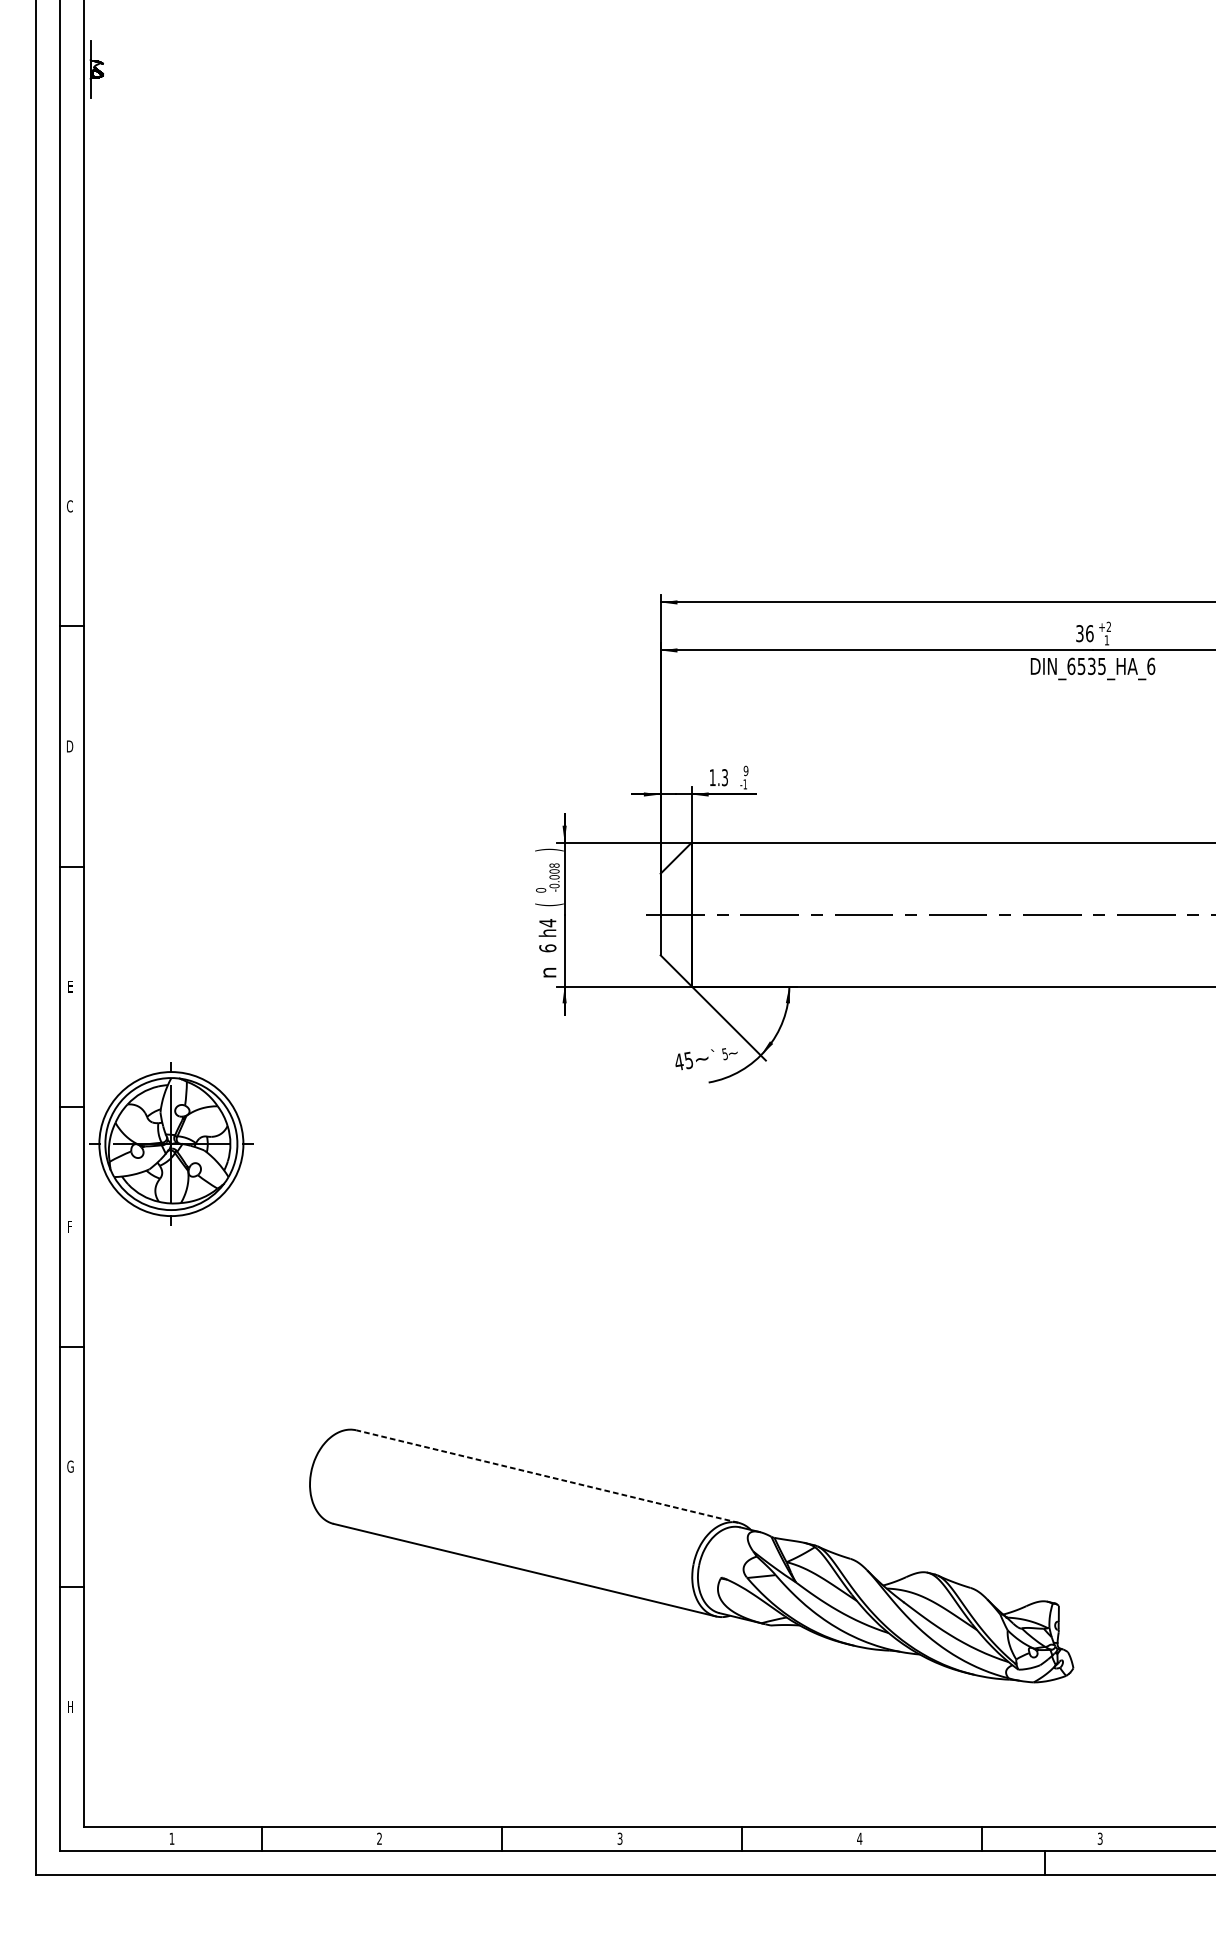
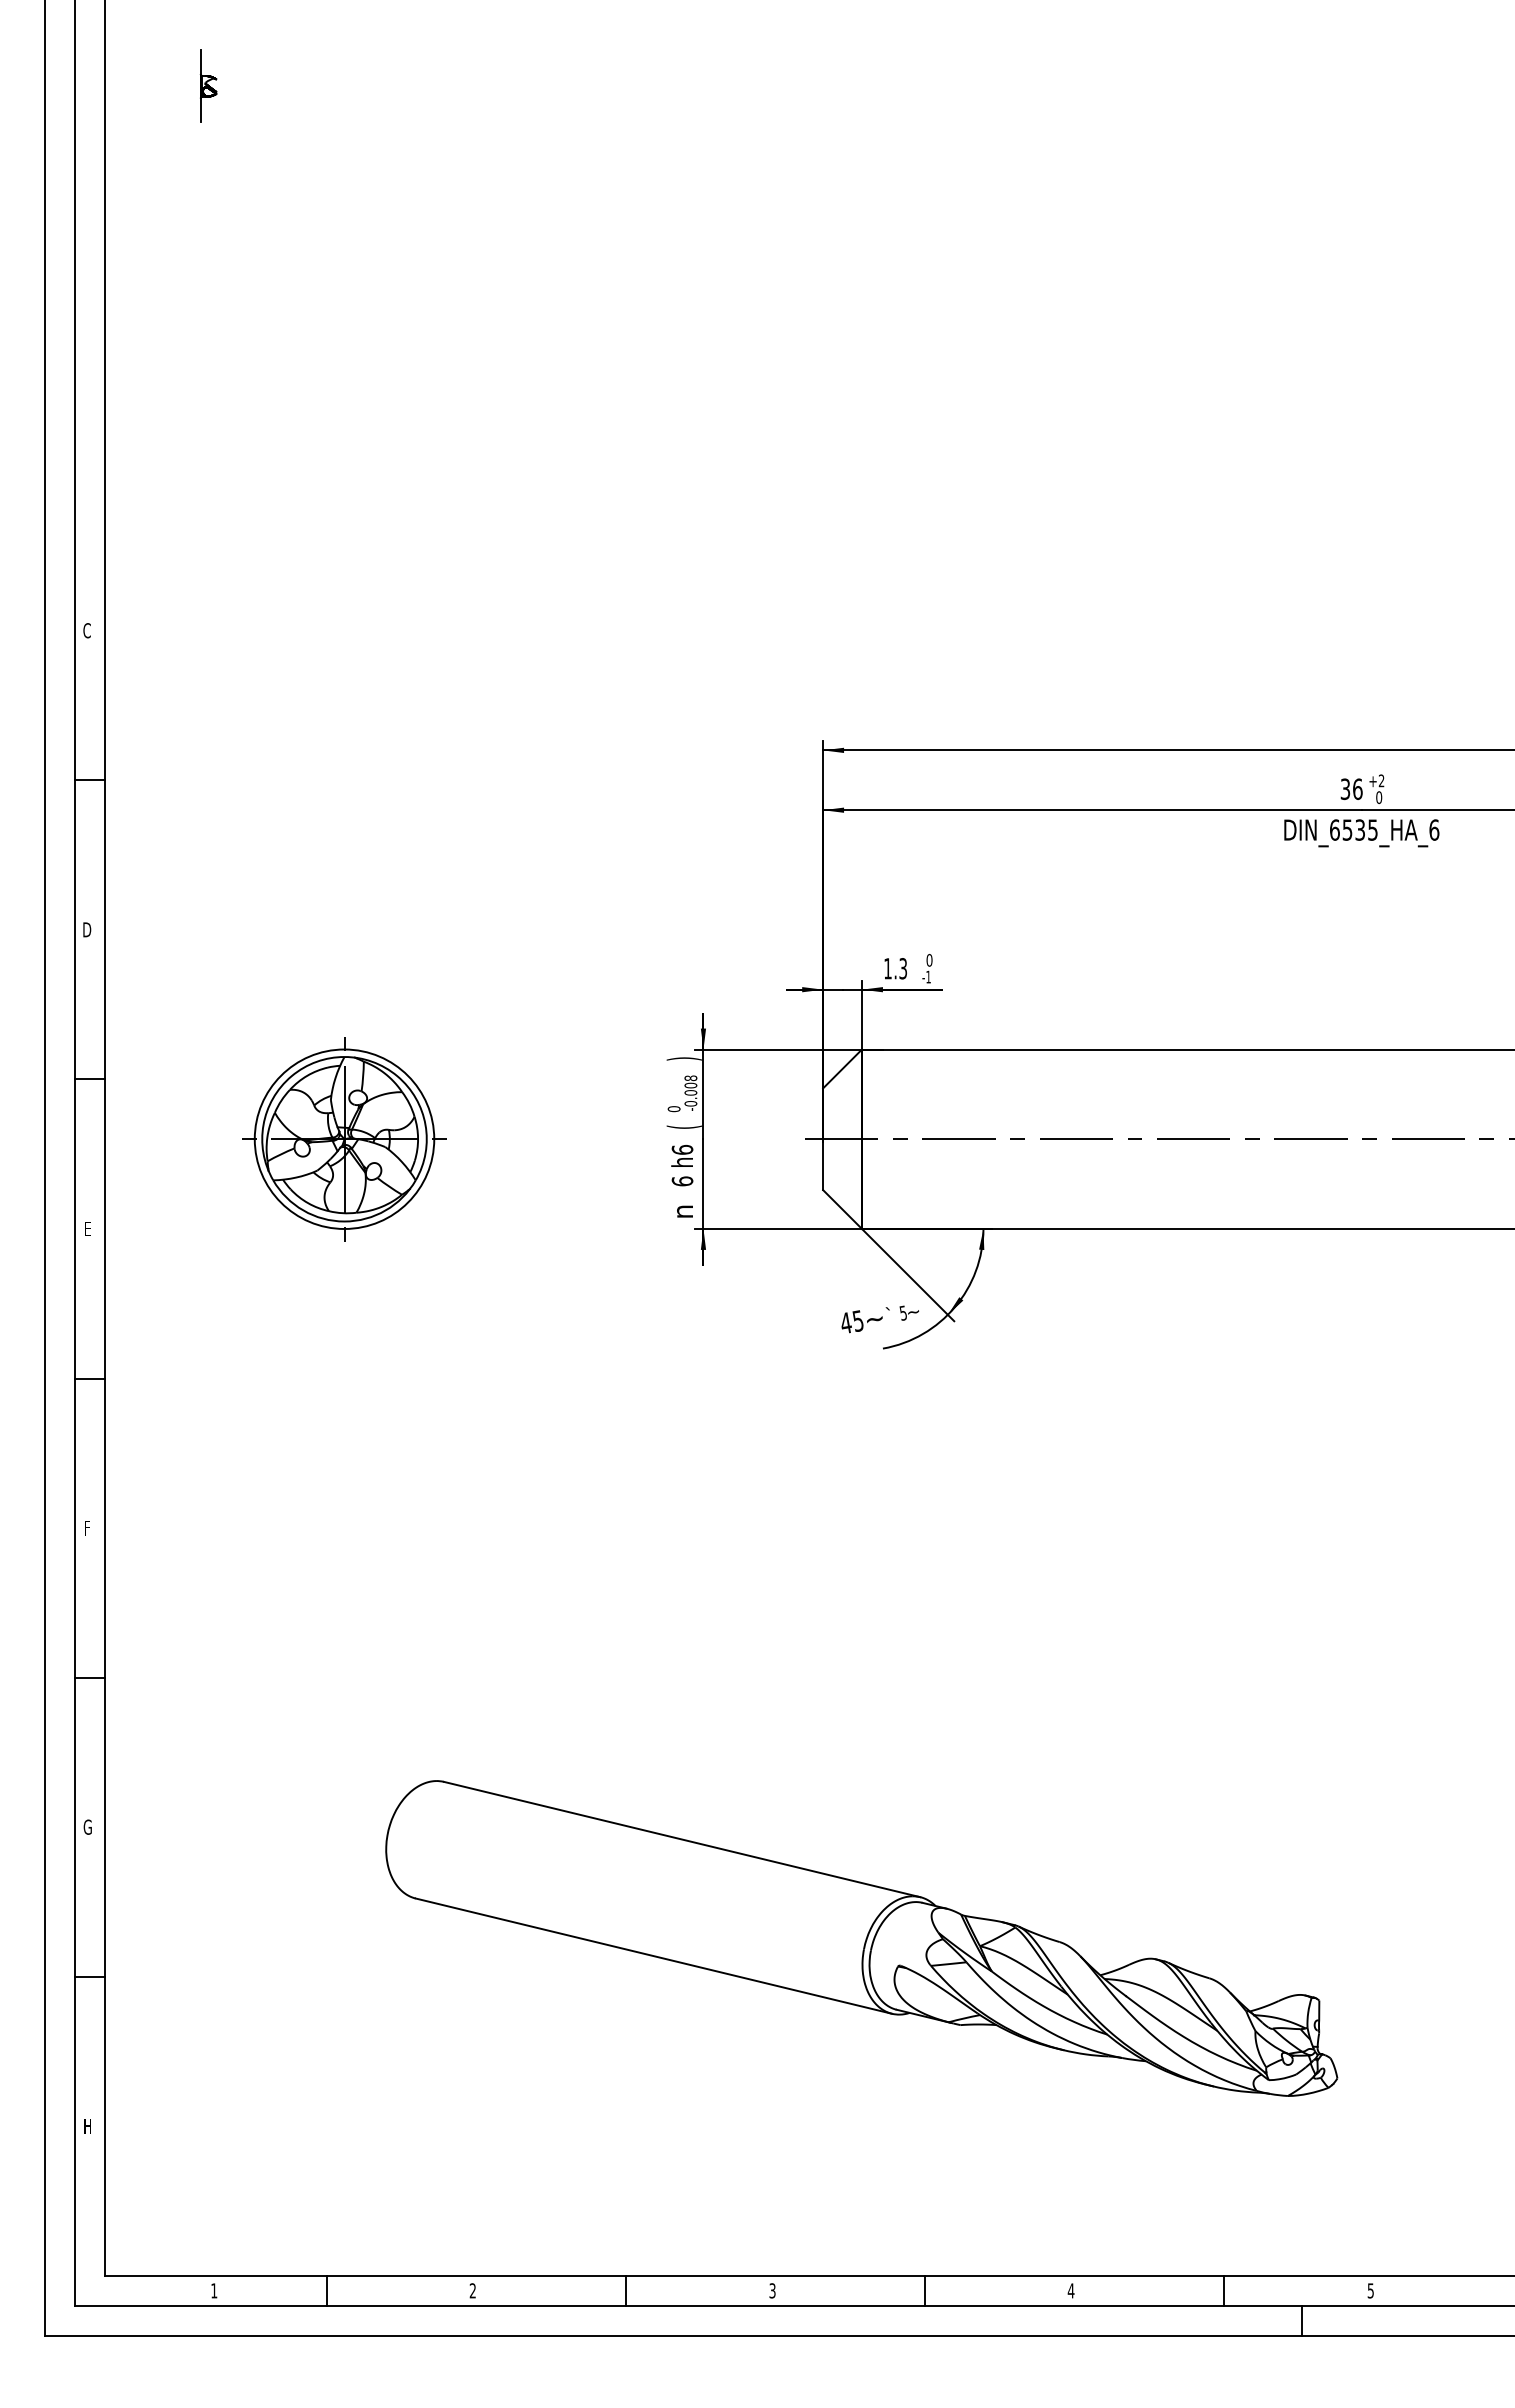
part: (96, 68) -> (208, 85), moved
text: (1107, 640) -> (1379, 797), 1 -> 0
text: (746, 771) -> (929, 960), 9 -> 0
text: (547, 922) -> (682, 1149), h4 -> h6
part: (171, 1144) -> (344, 1139), moved
line: (547, 1476) -> (681, 1839), dashed -> solid
text: (1099, 1838) -> (1370, 2290), 3 -> 5

